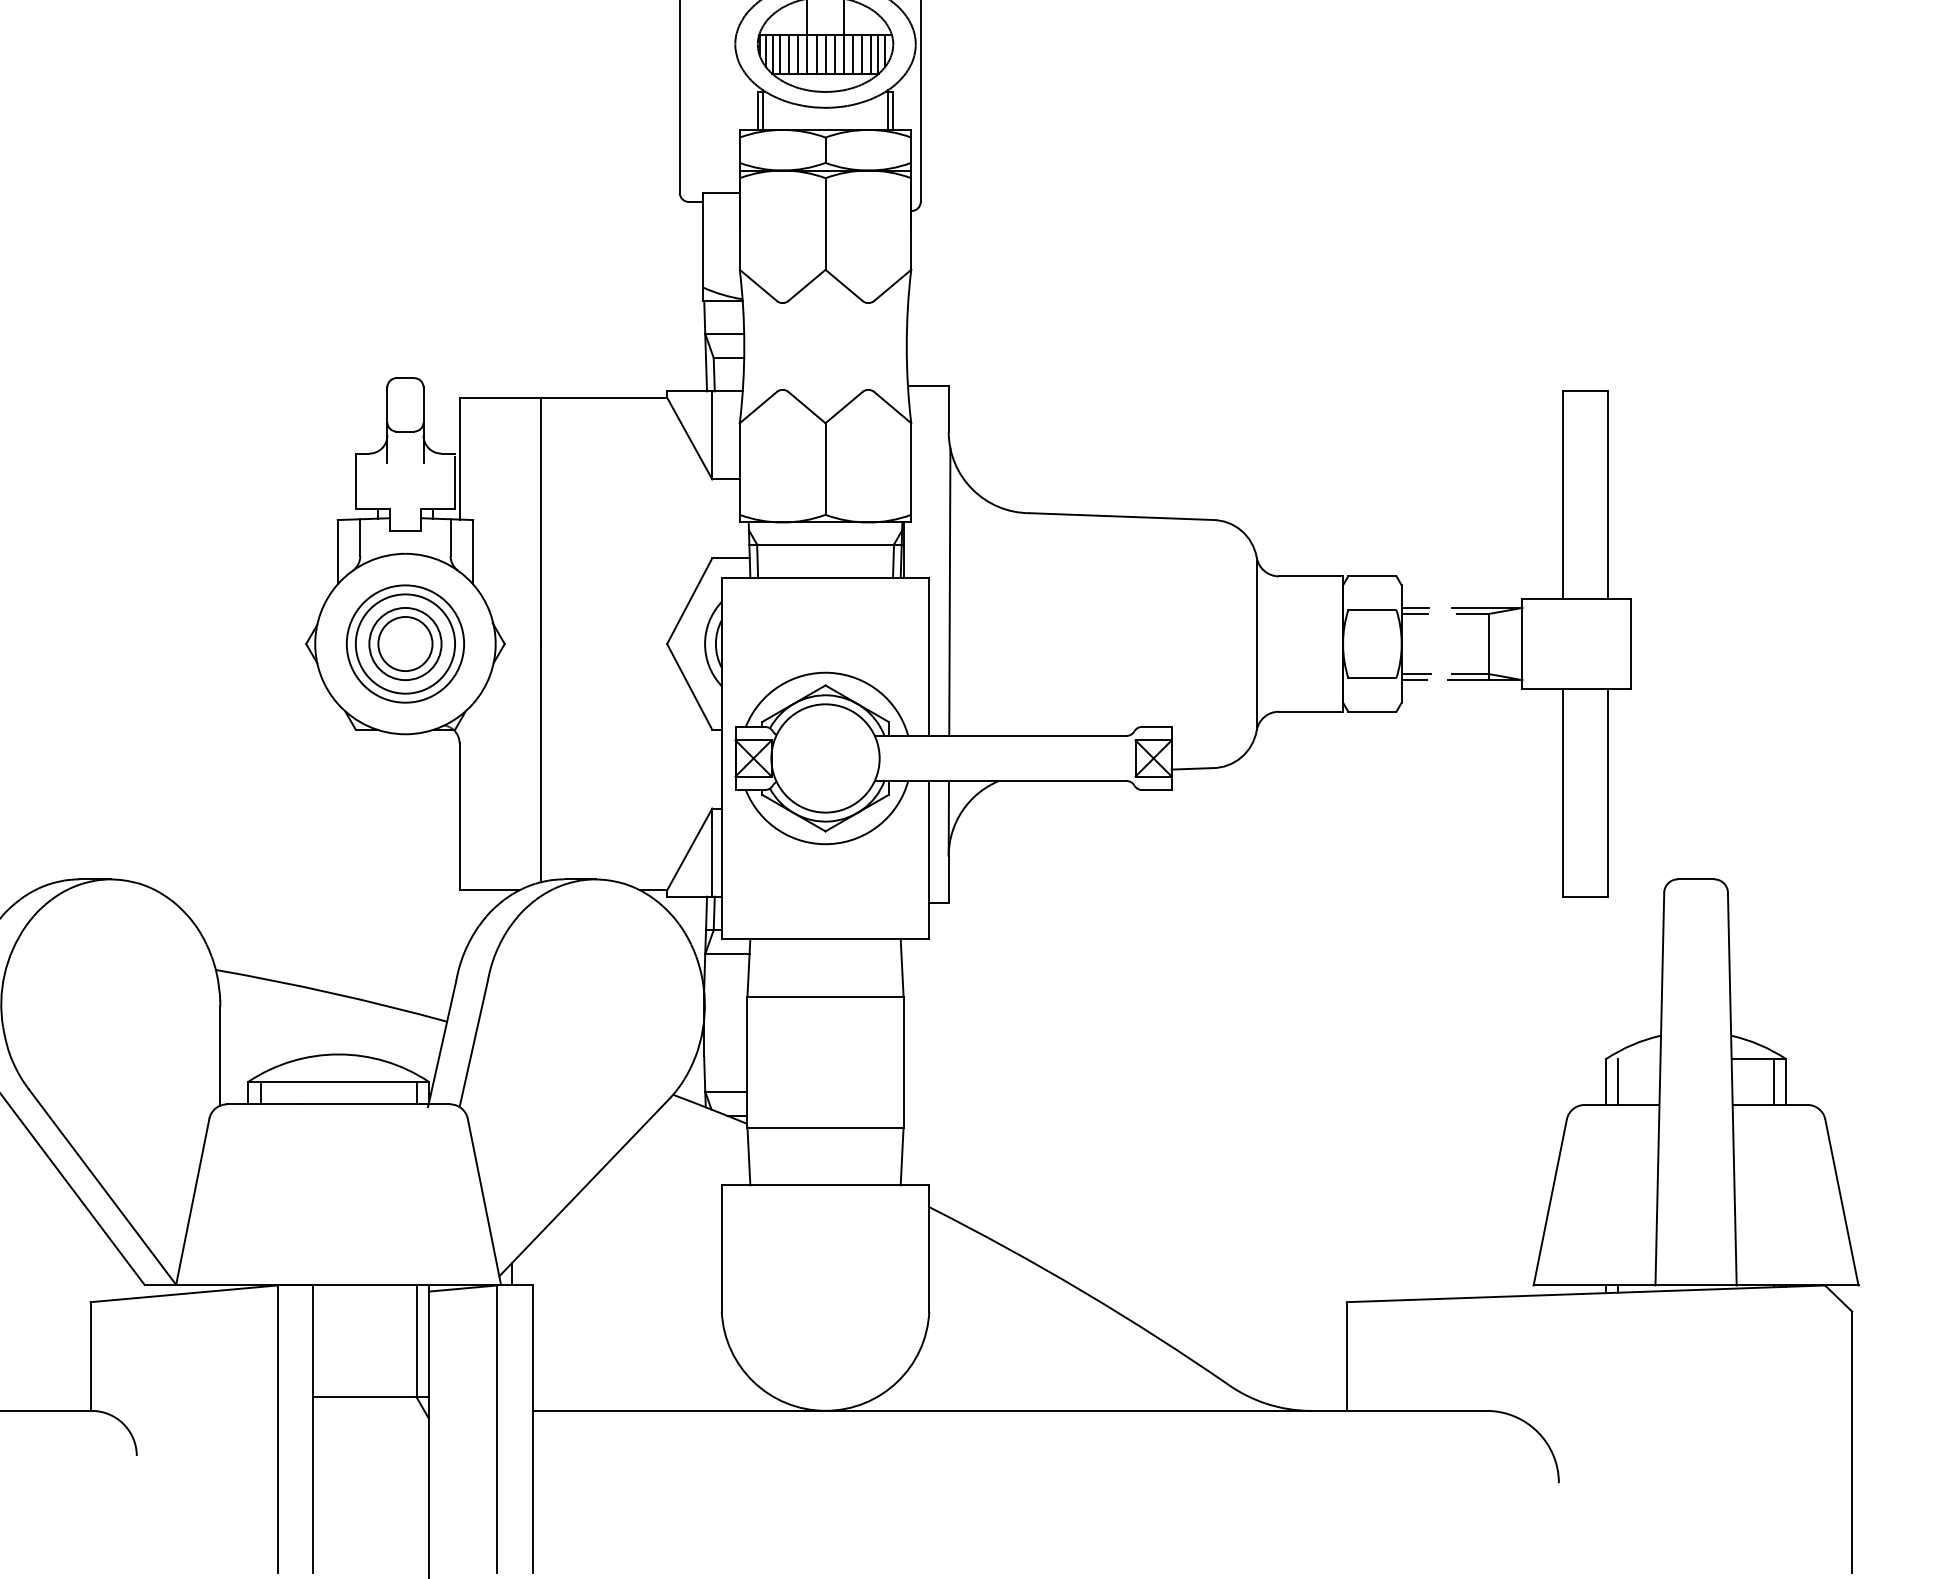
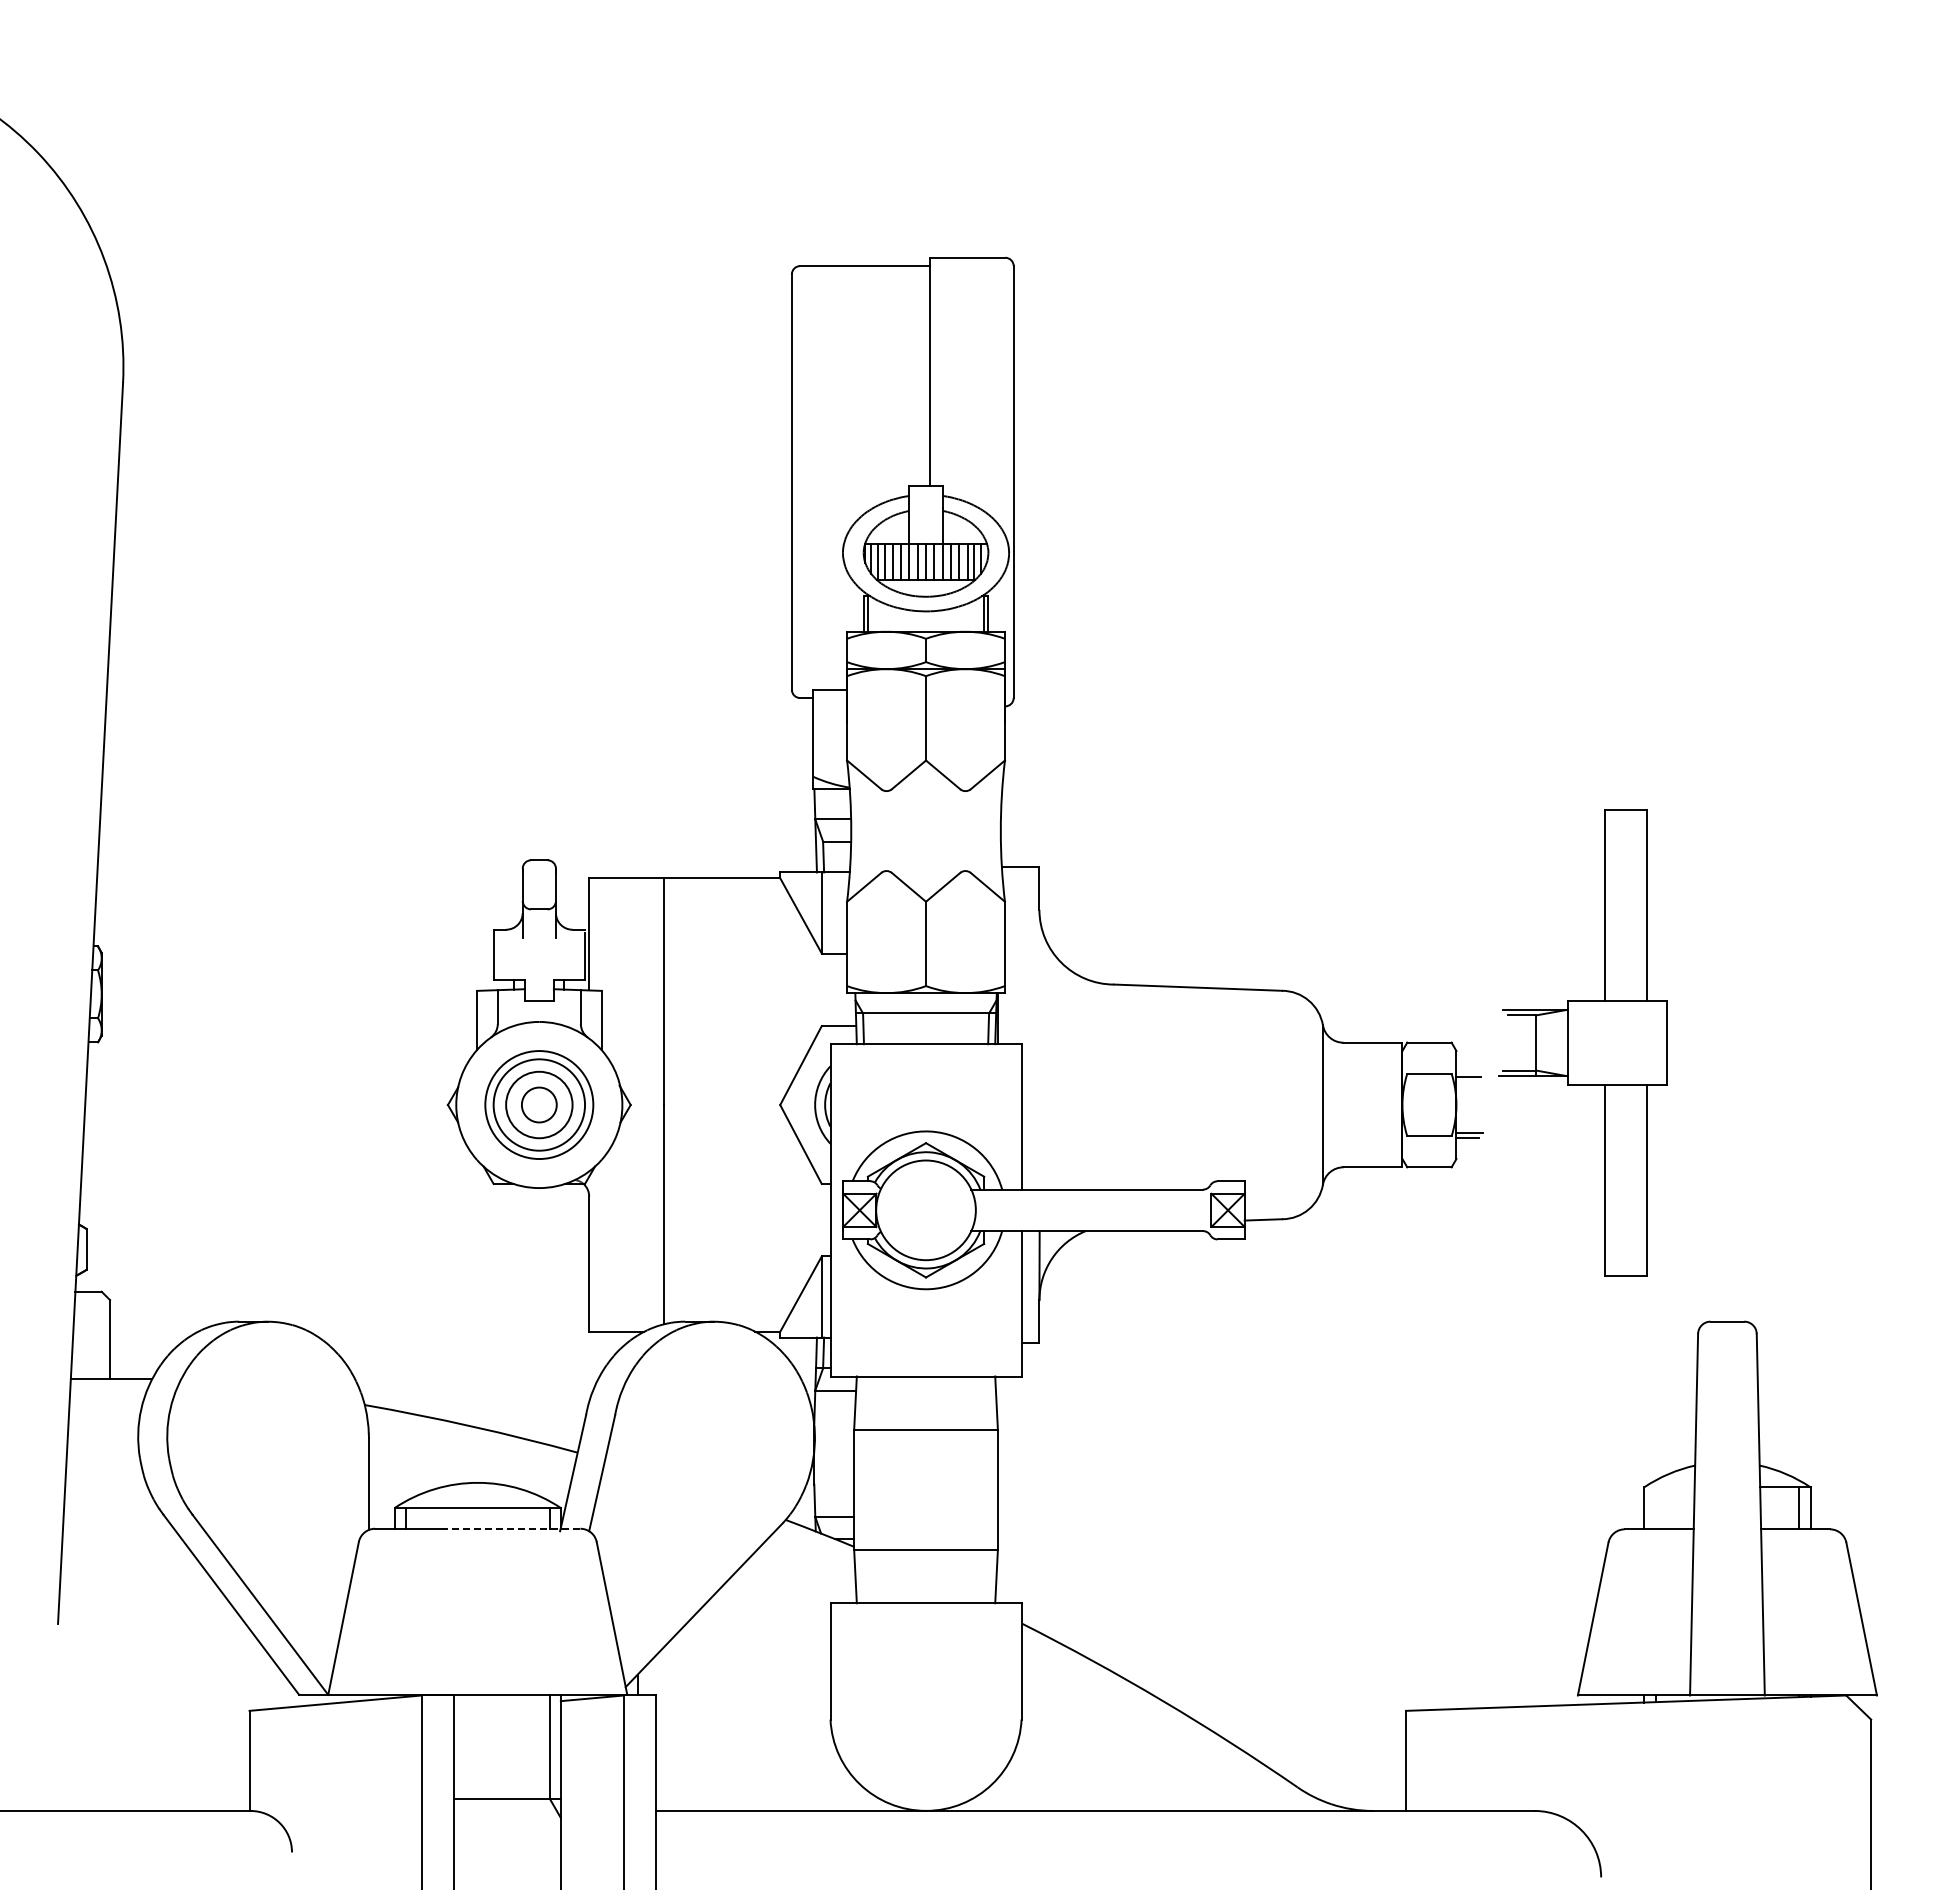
line: (949, 591) -> (1040, 1056), removed
line: (1414, 607) -> (1468, 1071), removed
circle: (405, 643) -> (539, 1104), size x0.7
part: (1538, 643) -> (1582, 1042), moved
line: (1617, 1082) -> (1655, 1508), removed
line: (375, 1104) -> (511, 1528), solid -> dashed

